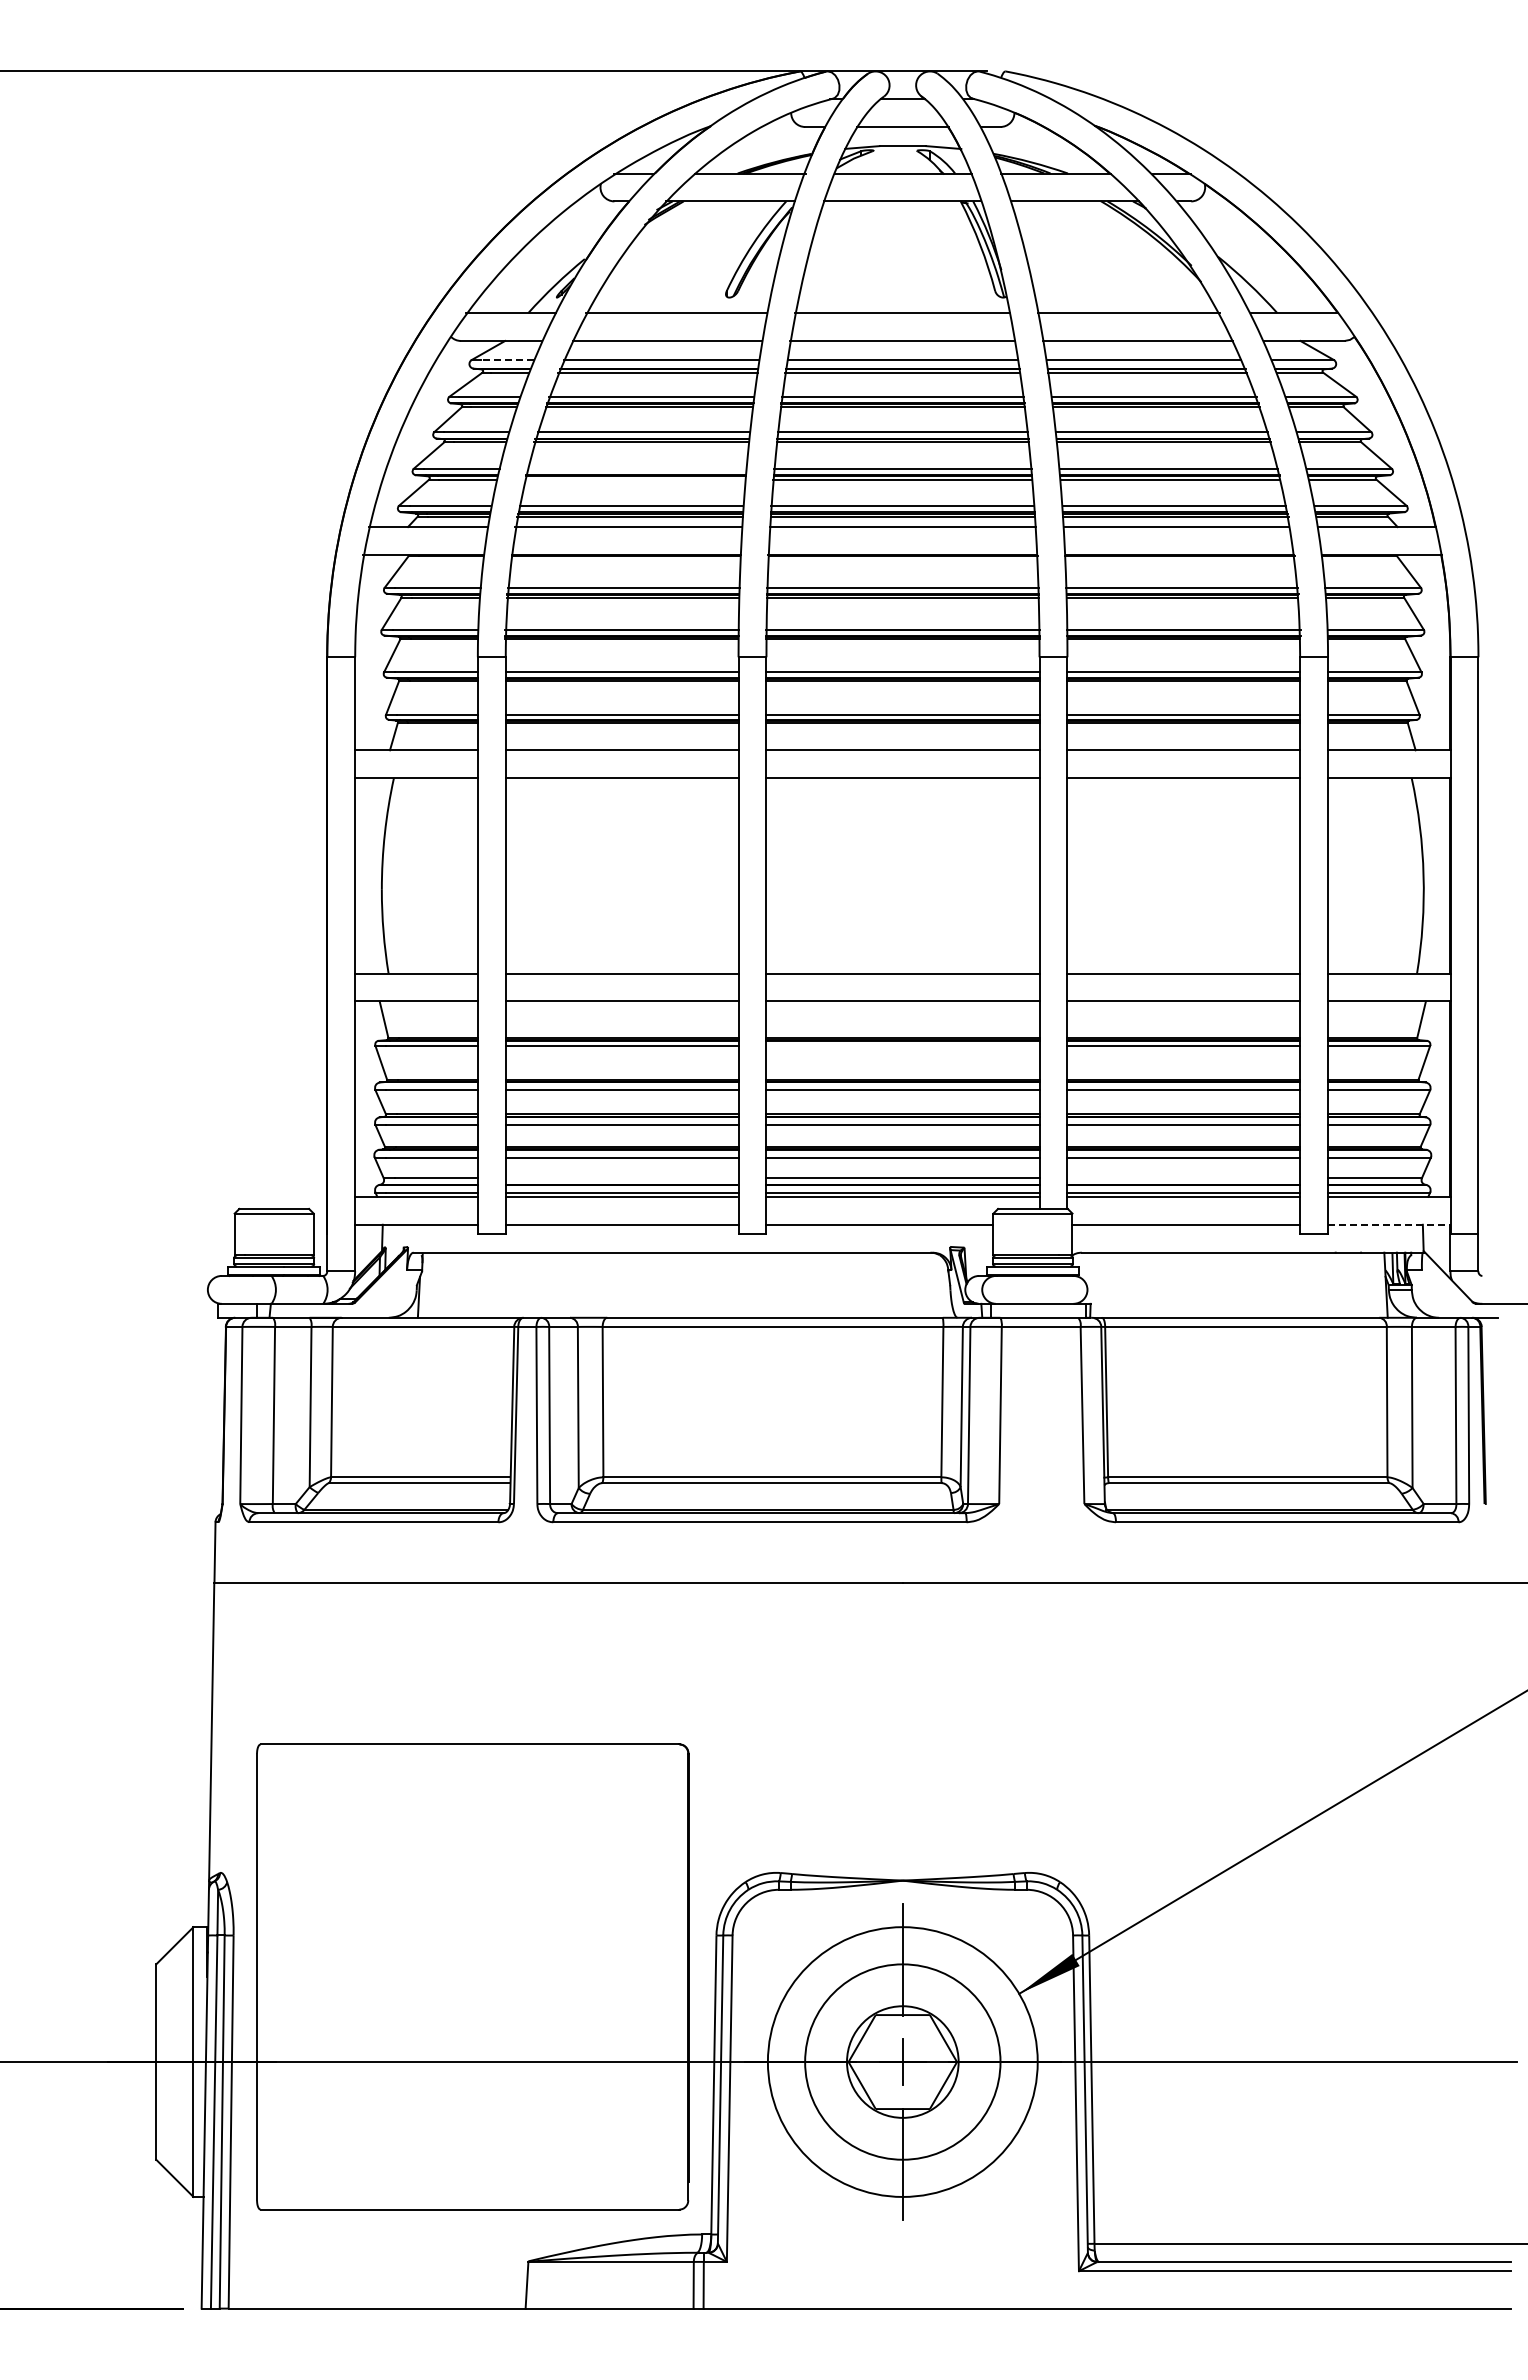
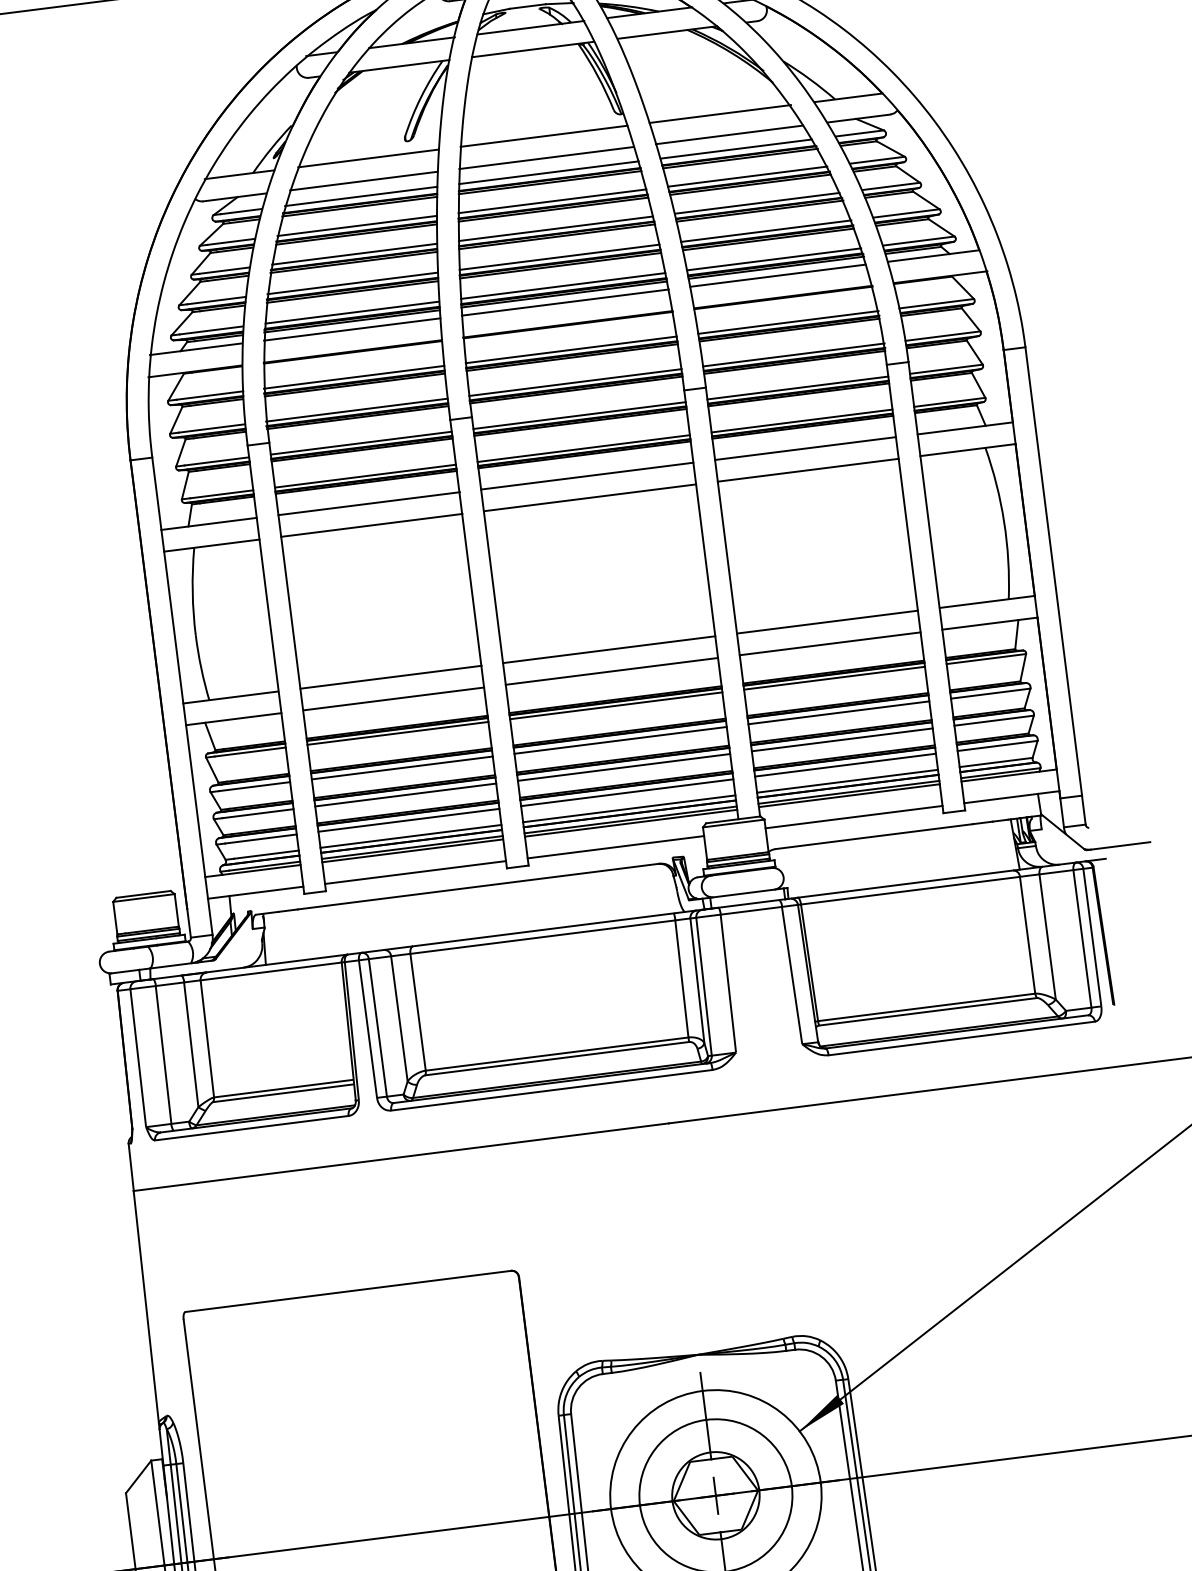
line: (507, 359) -> (241, 211), dashed -> solid
line: (636, 468) -> (352, 283), added
line: (635, 479) -> (352, 291), added
line: (902, 1045) -> (615, 705), added
line: (621, 1178) -> (410, 836), added
line: (1183, 1178) -> (847, 781), added
line: (1389, 1224) -> (1011, 796), dashed -> solid

